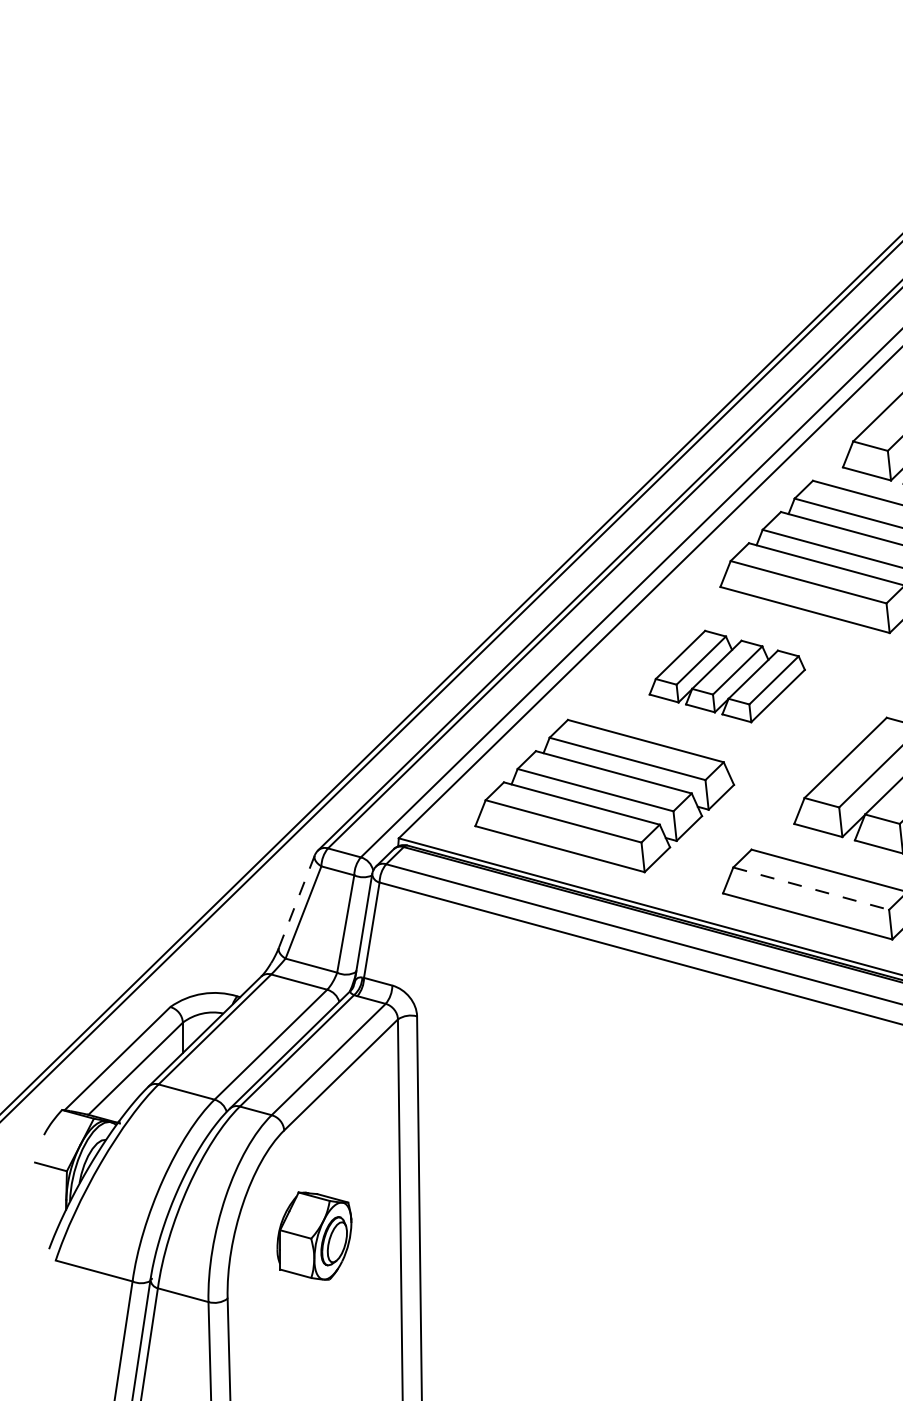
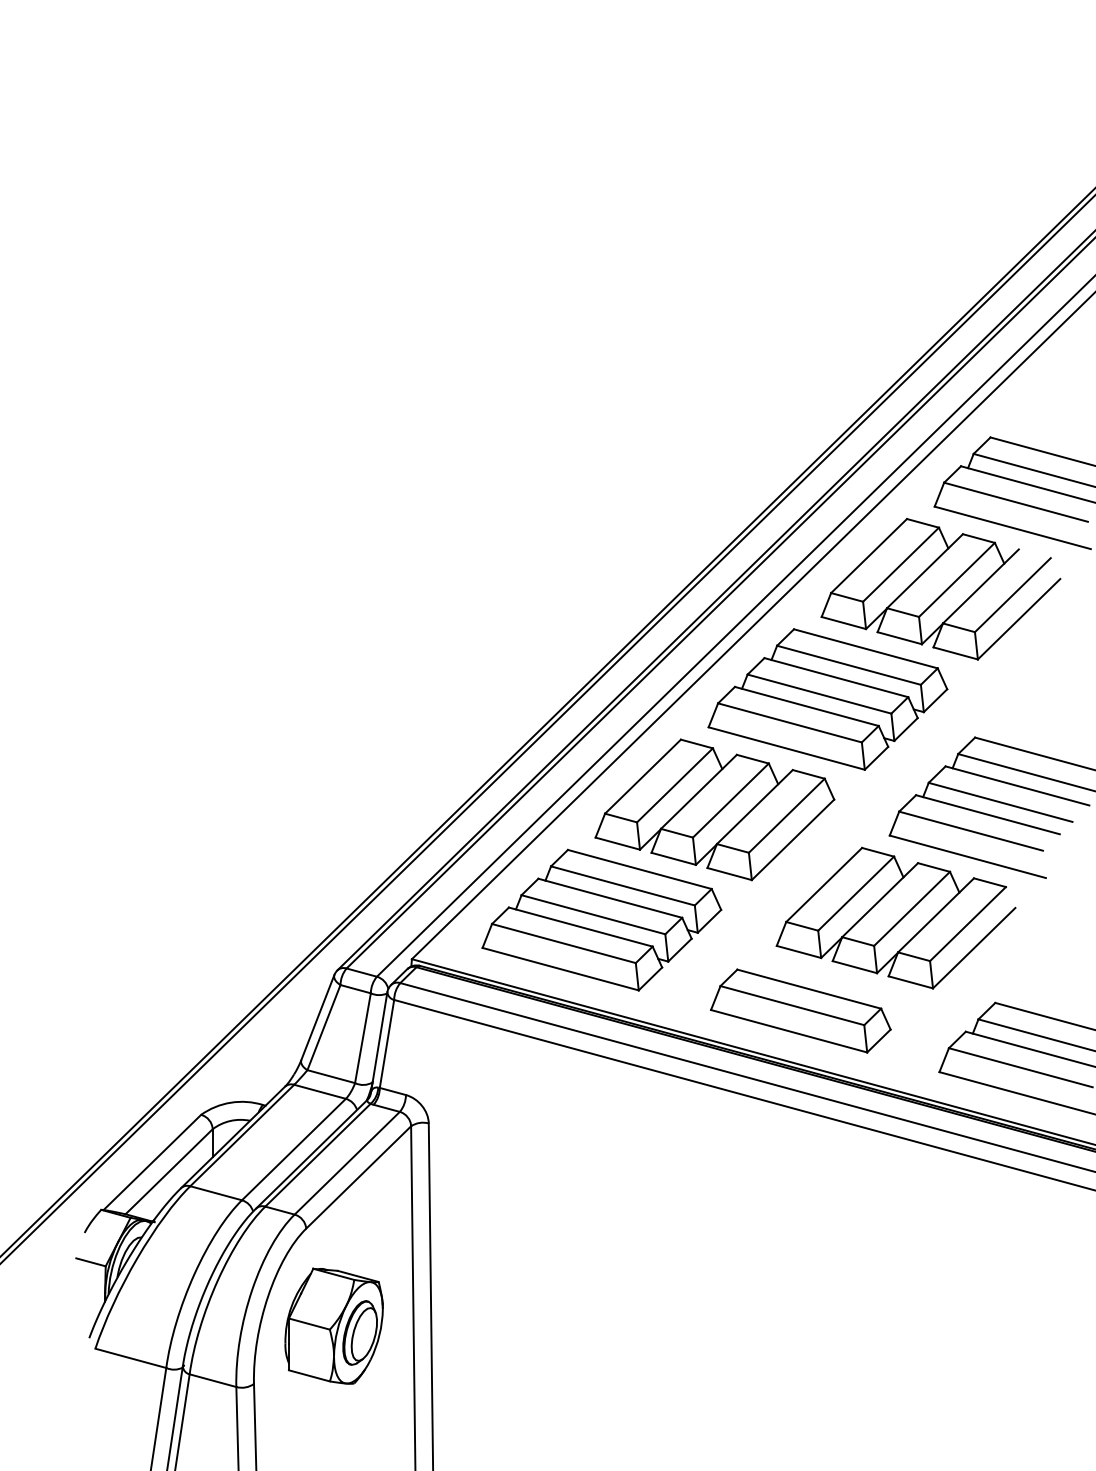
part: (726, 676) -> (714, 809), size x1.67
line: (811, 888) -> (792, 1005), dashed -> solid
line: (296, 901) -> (317, 1017), dashed -> solid
part: (313, 1235) -> (333, 1325), size x1.43

